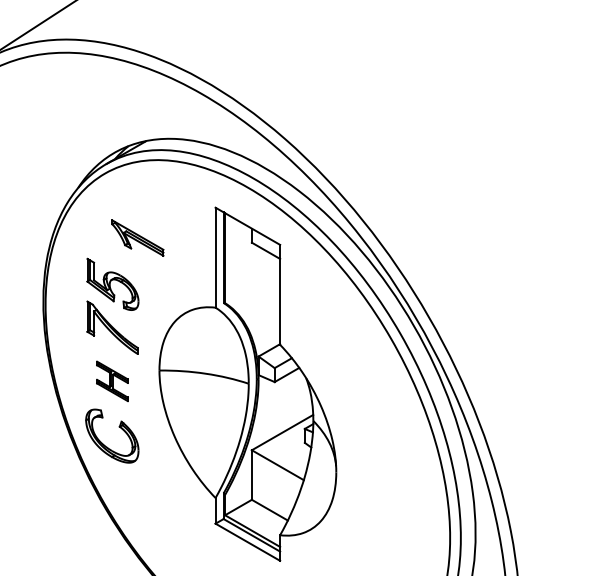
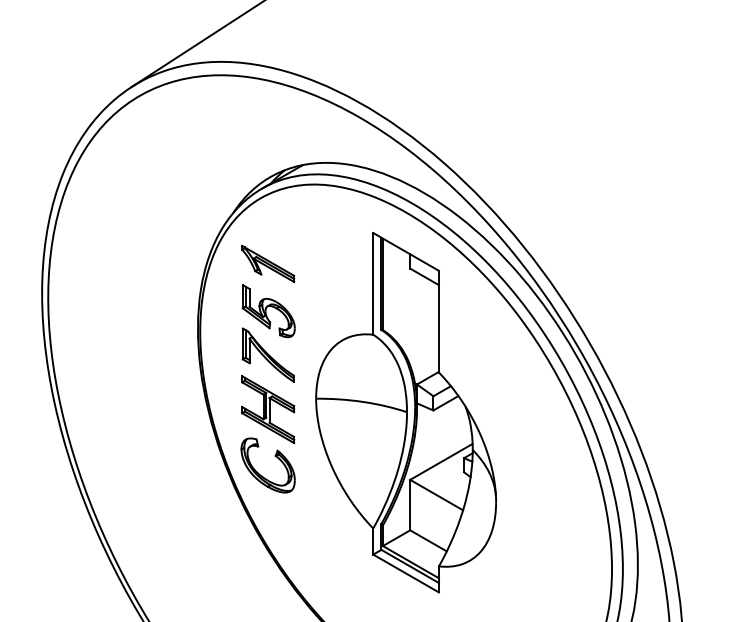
part: (138, 237) -> (268, 263), moved
part: (112, 381) -> (268, 409), size x1.67

